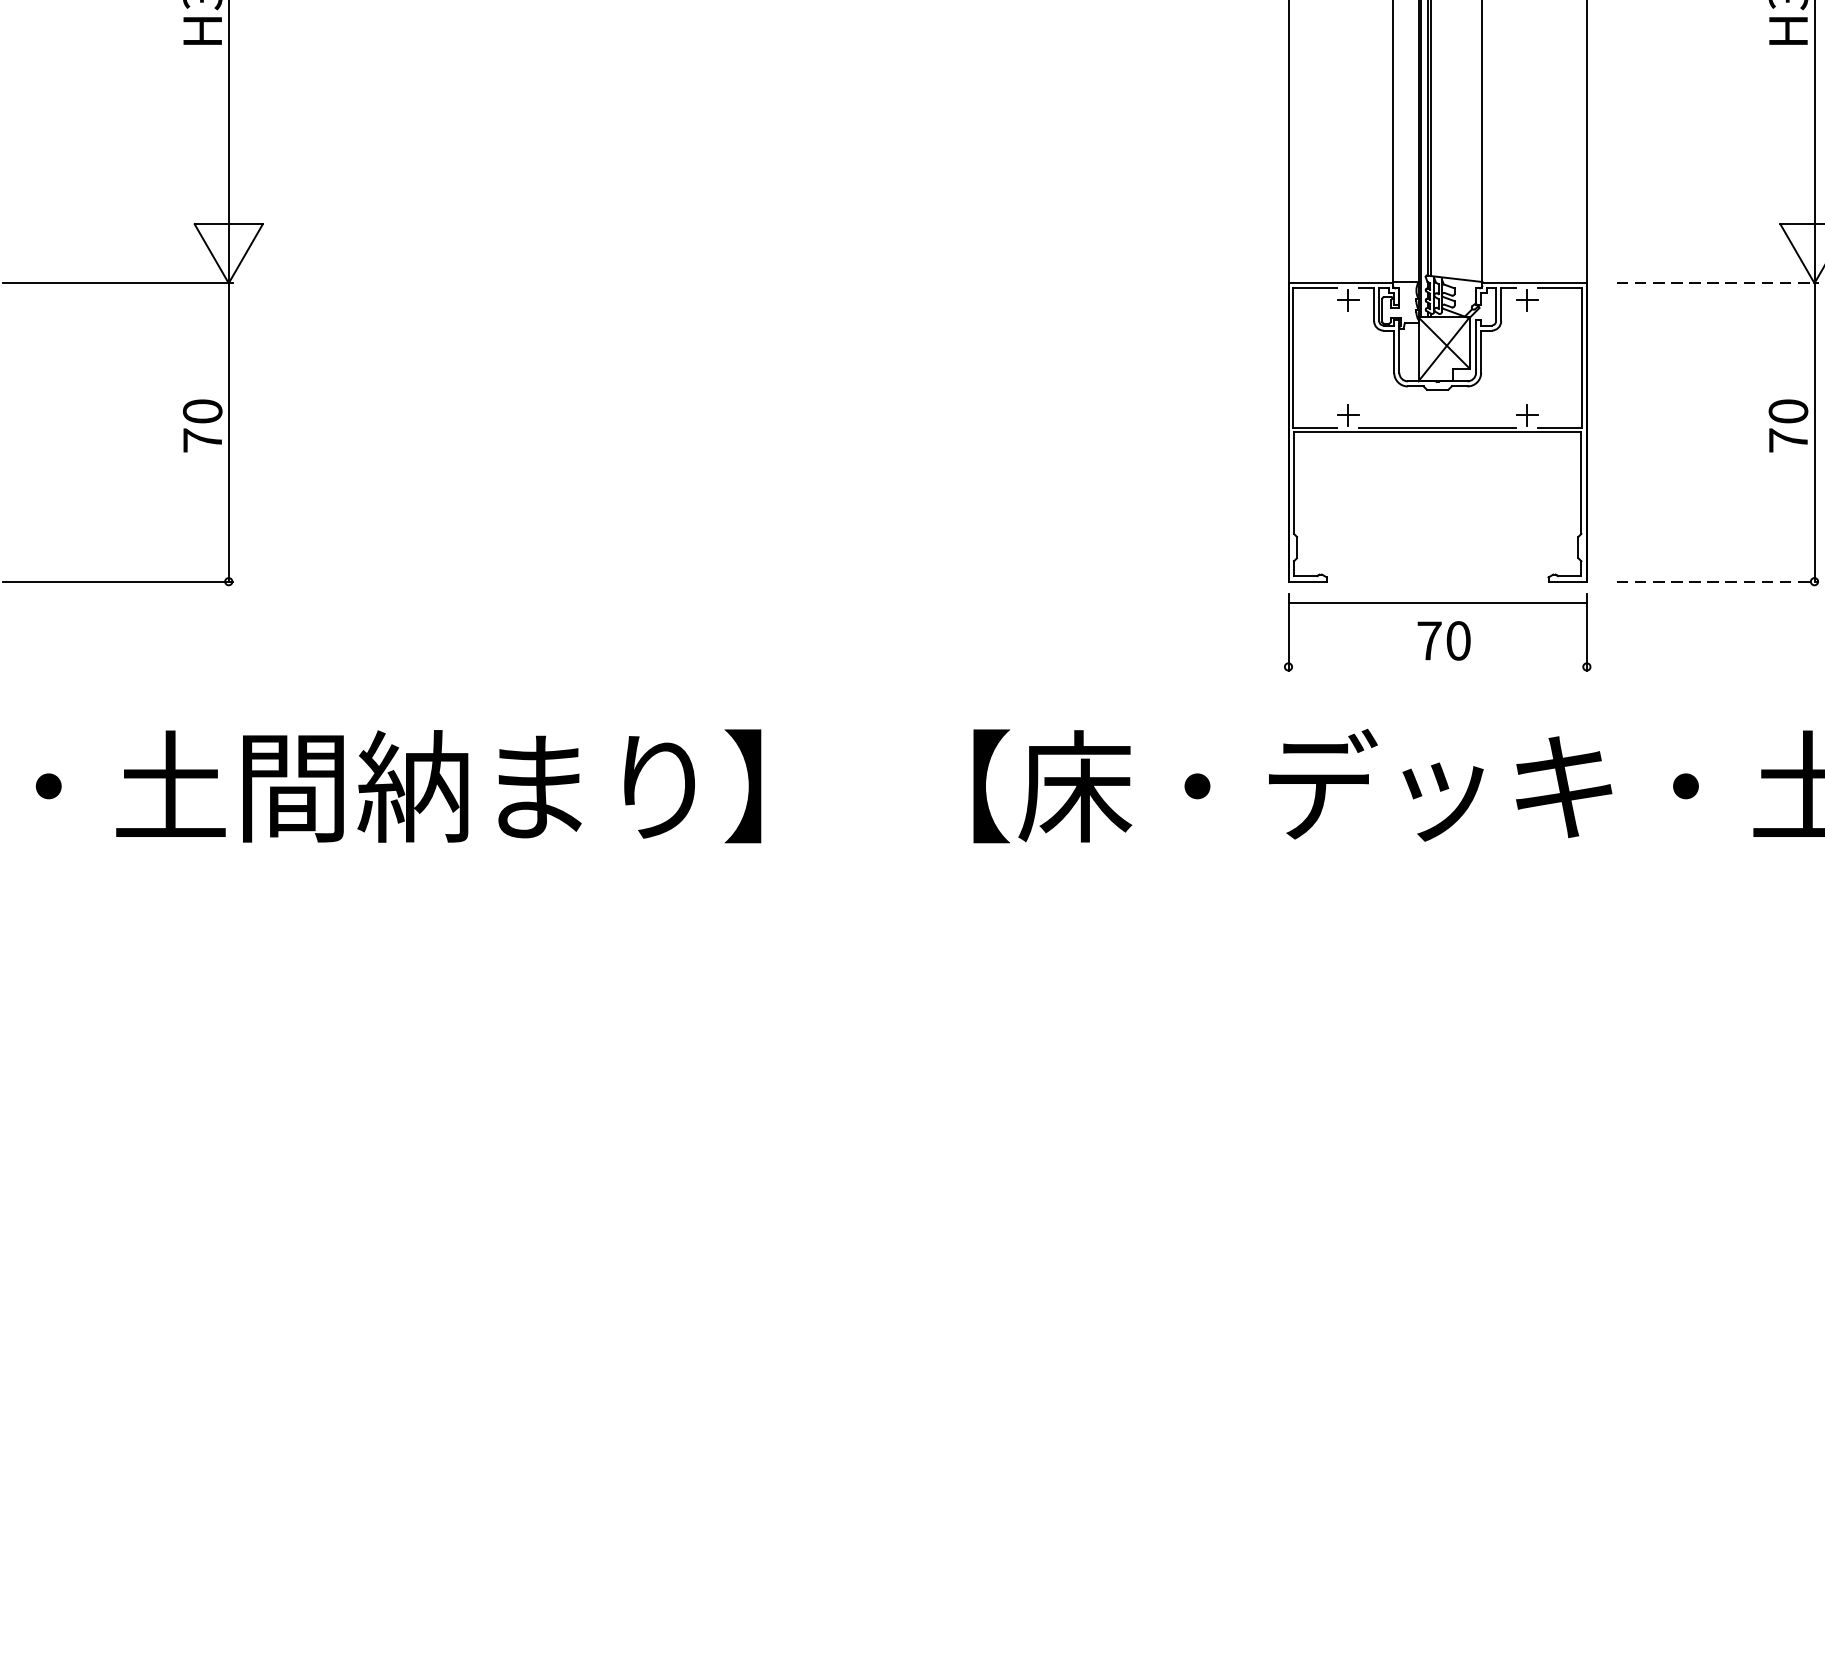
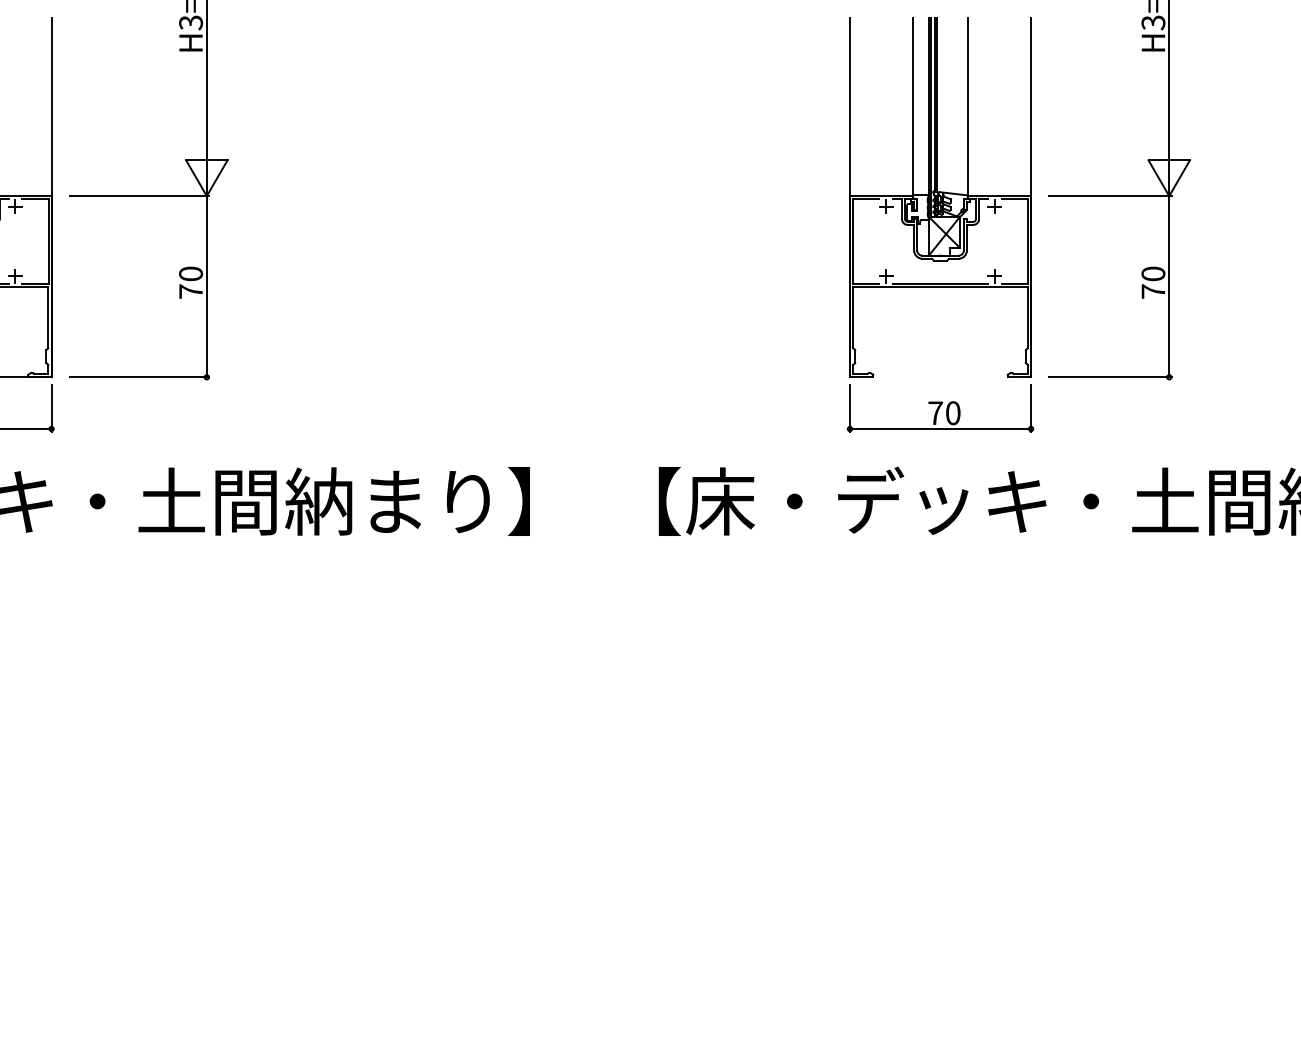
line: (1719, 283) -> (1111, 196), dashed -> solid
line: (1719, 582) -> (1111, 377), dashed -> solid
line: (1437, 603) -> (940, 429), moved

